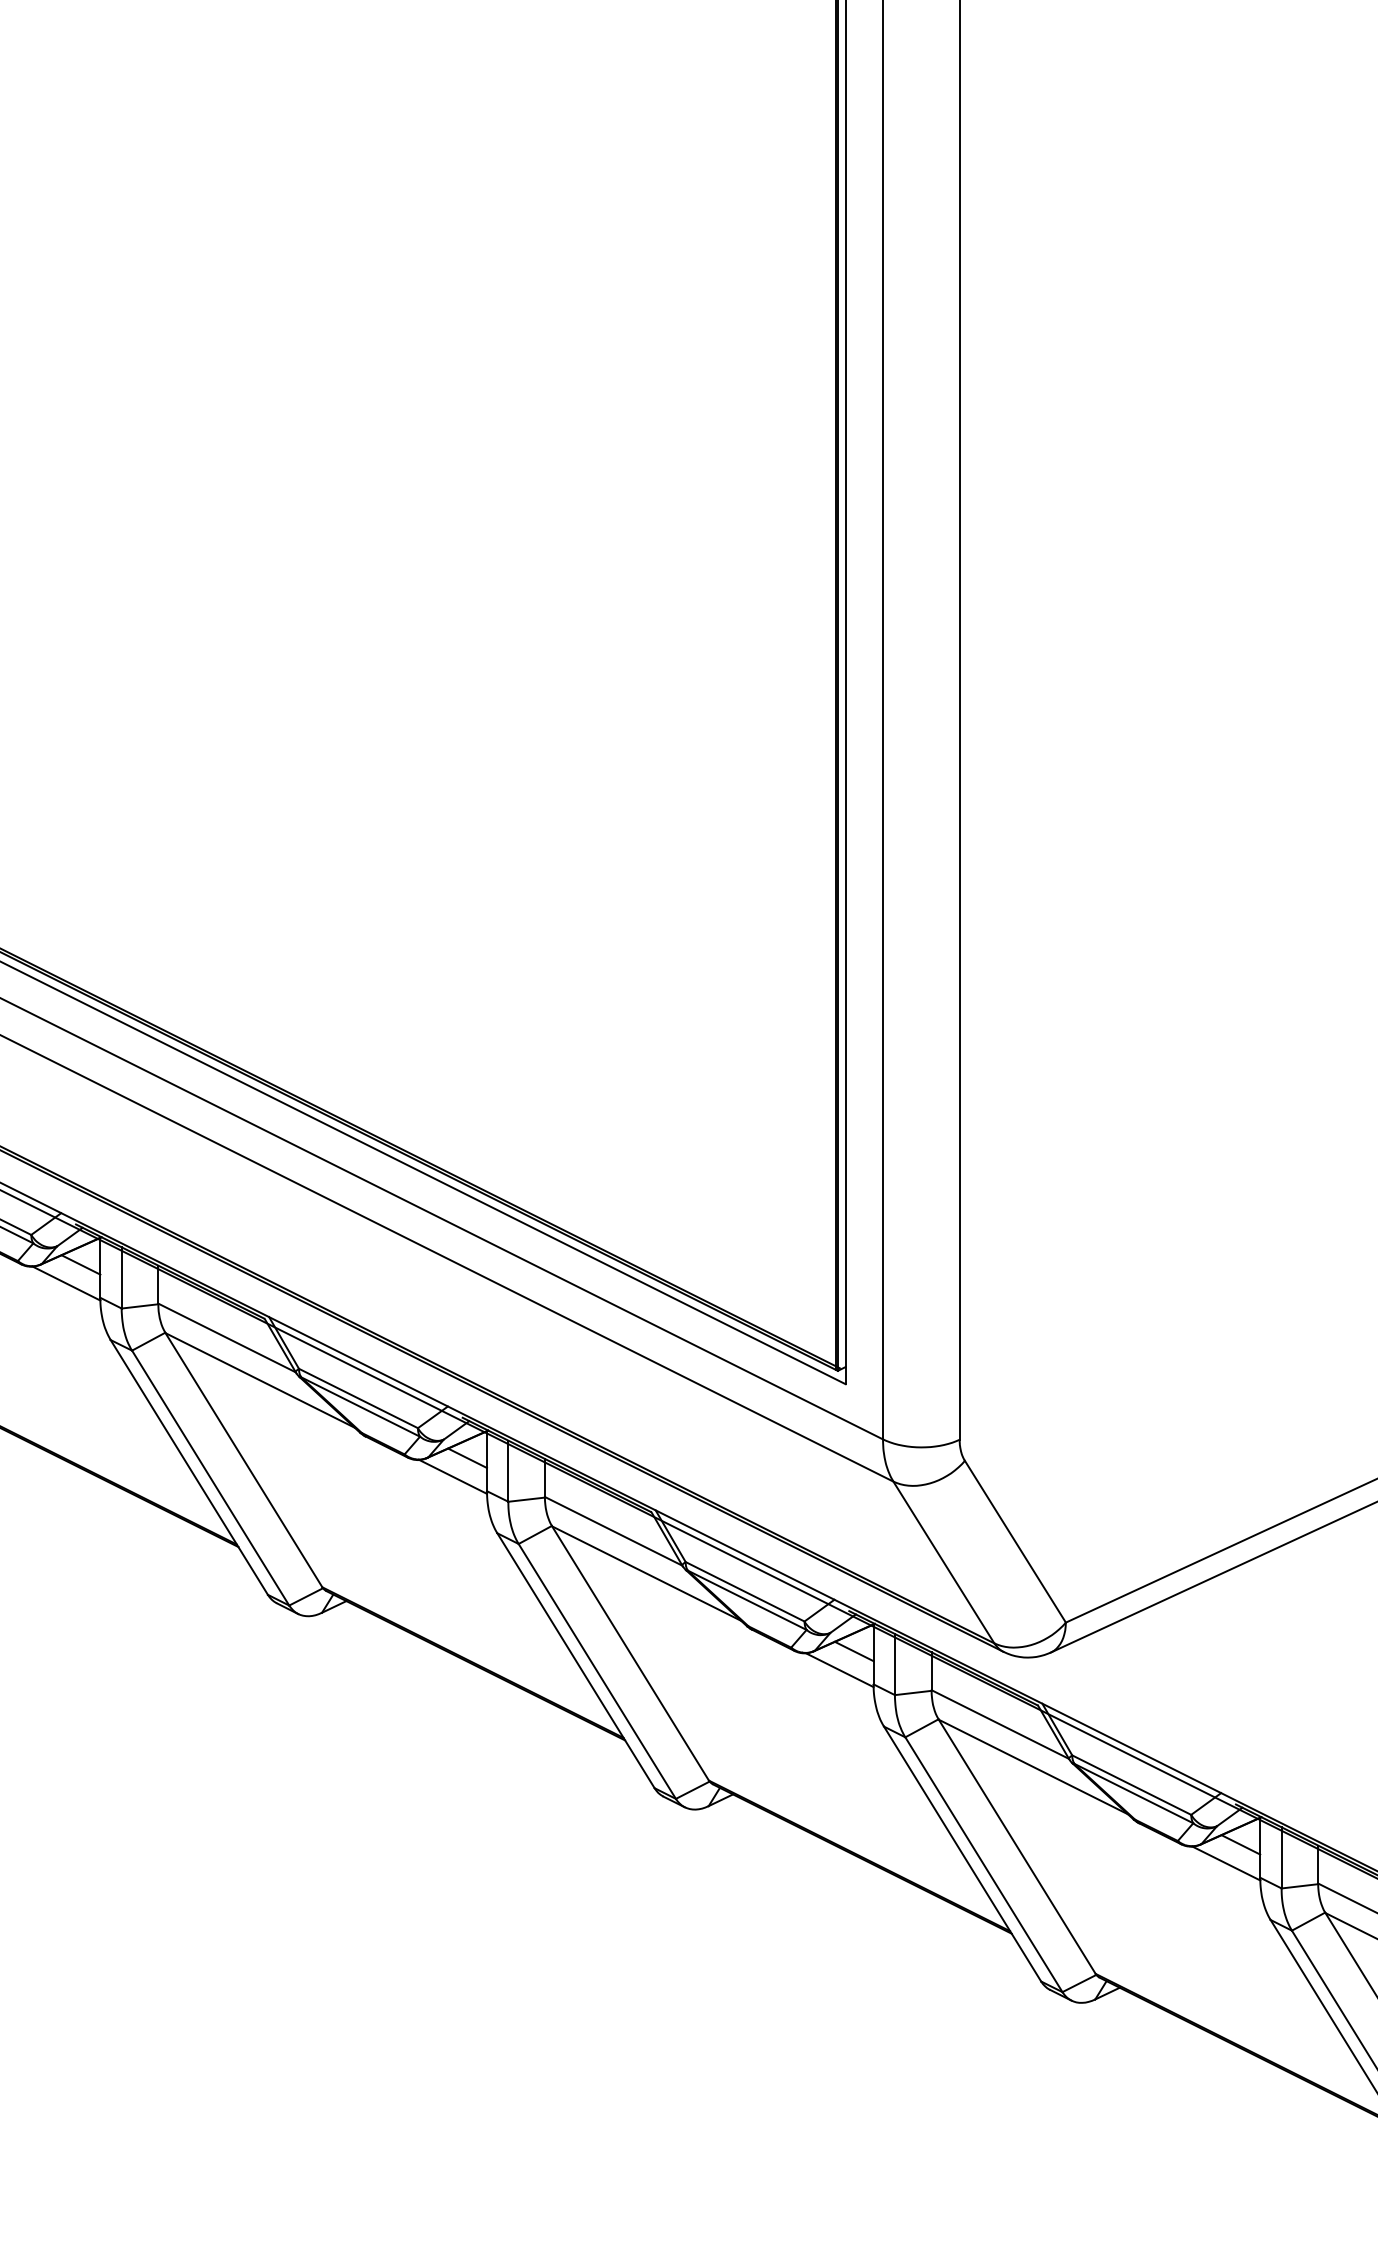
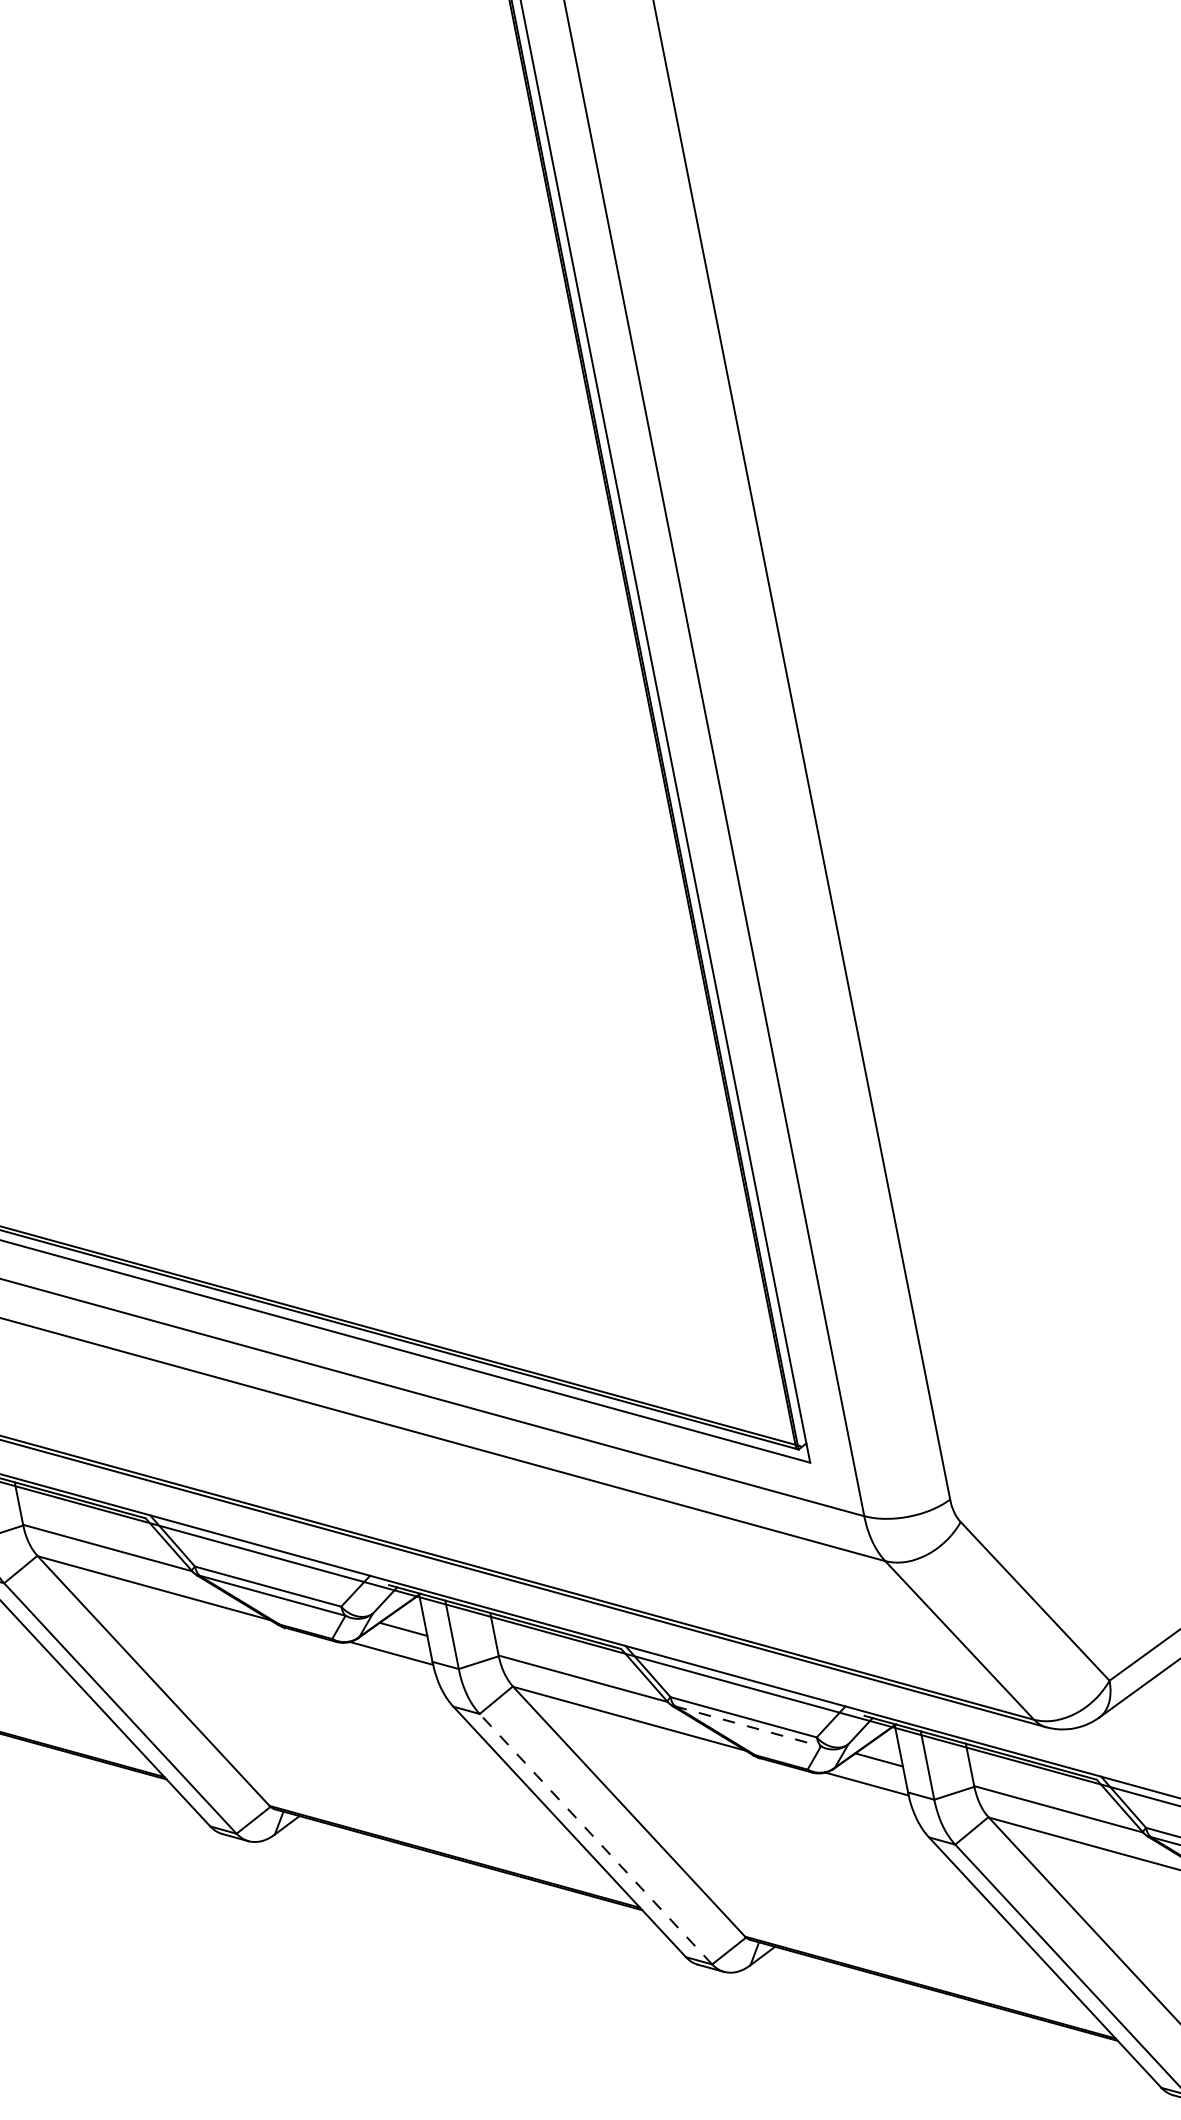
line: (747, 1600) -> (748, 1726), solid -> dashed
line: (597, 1671) -> (596, 1839), solid -> dashed

